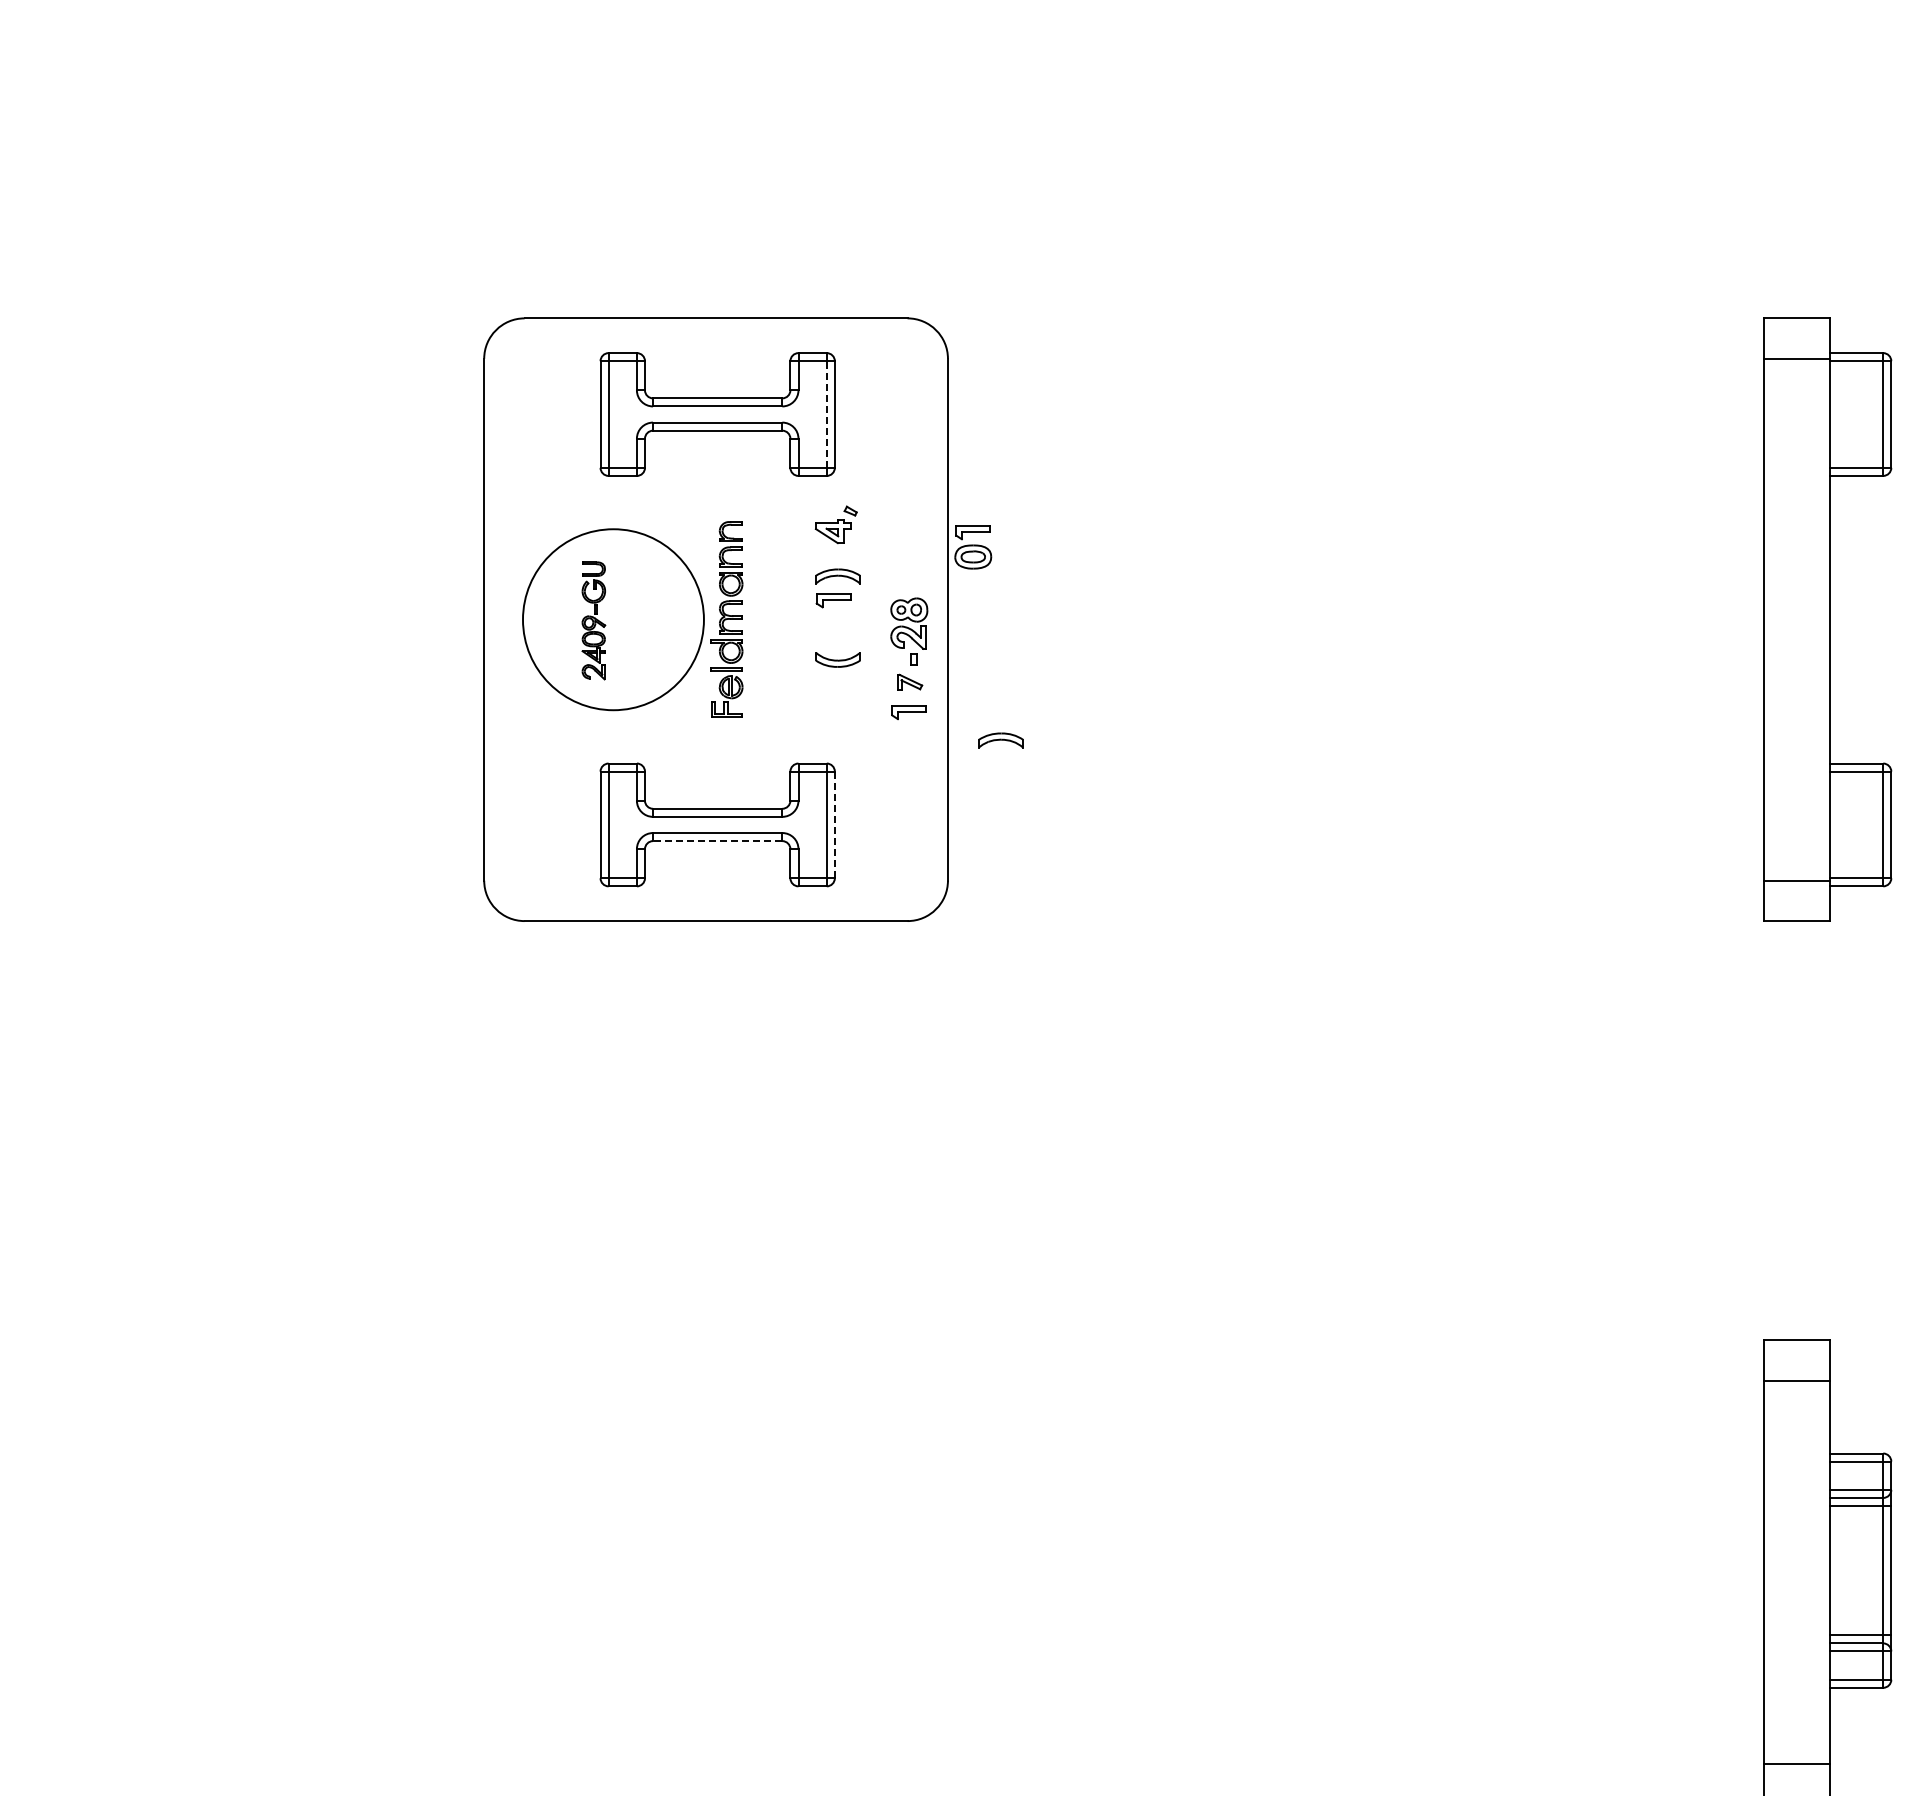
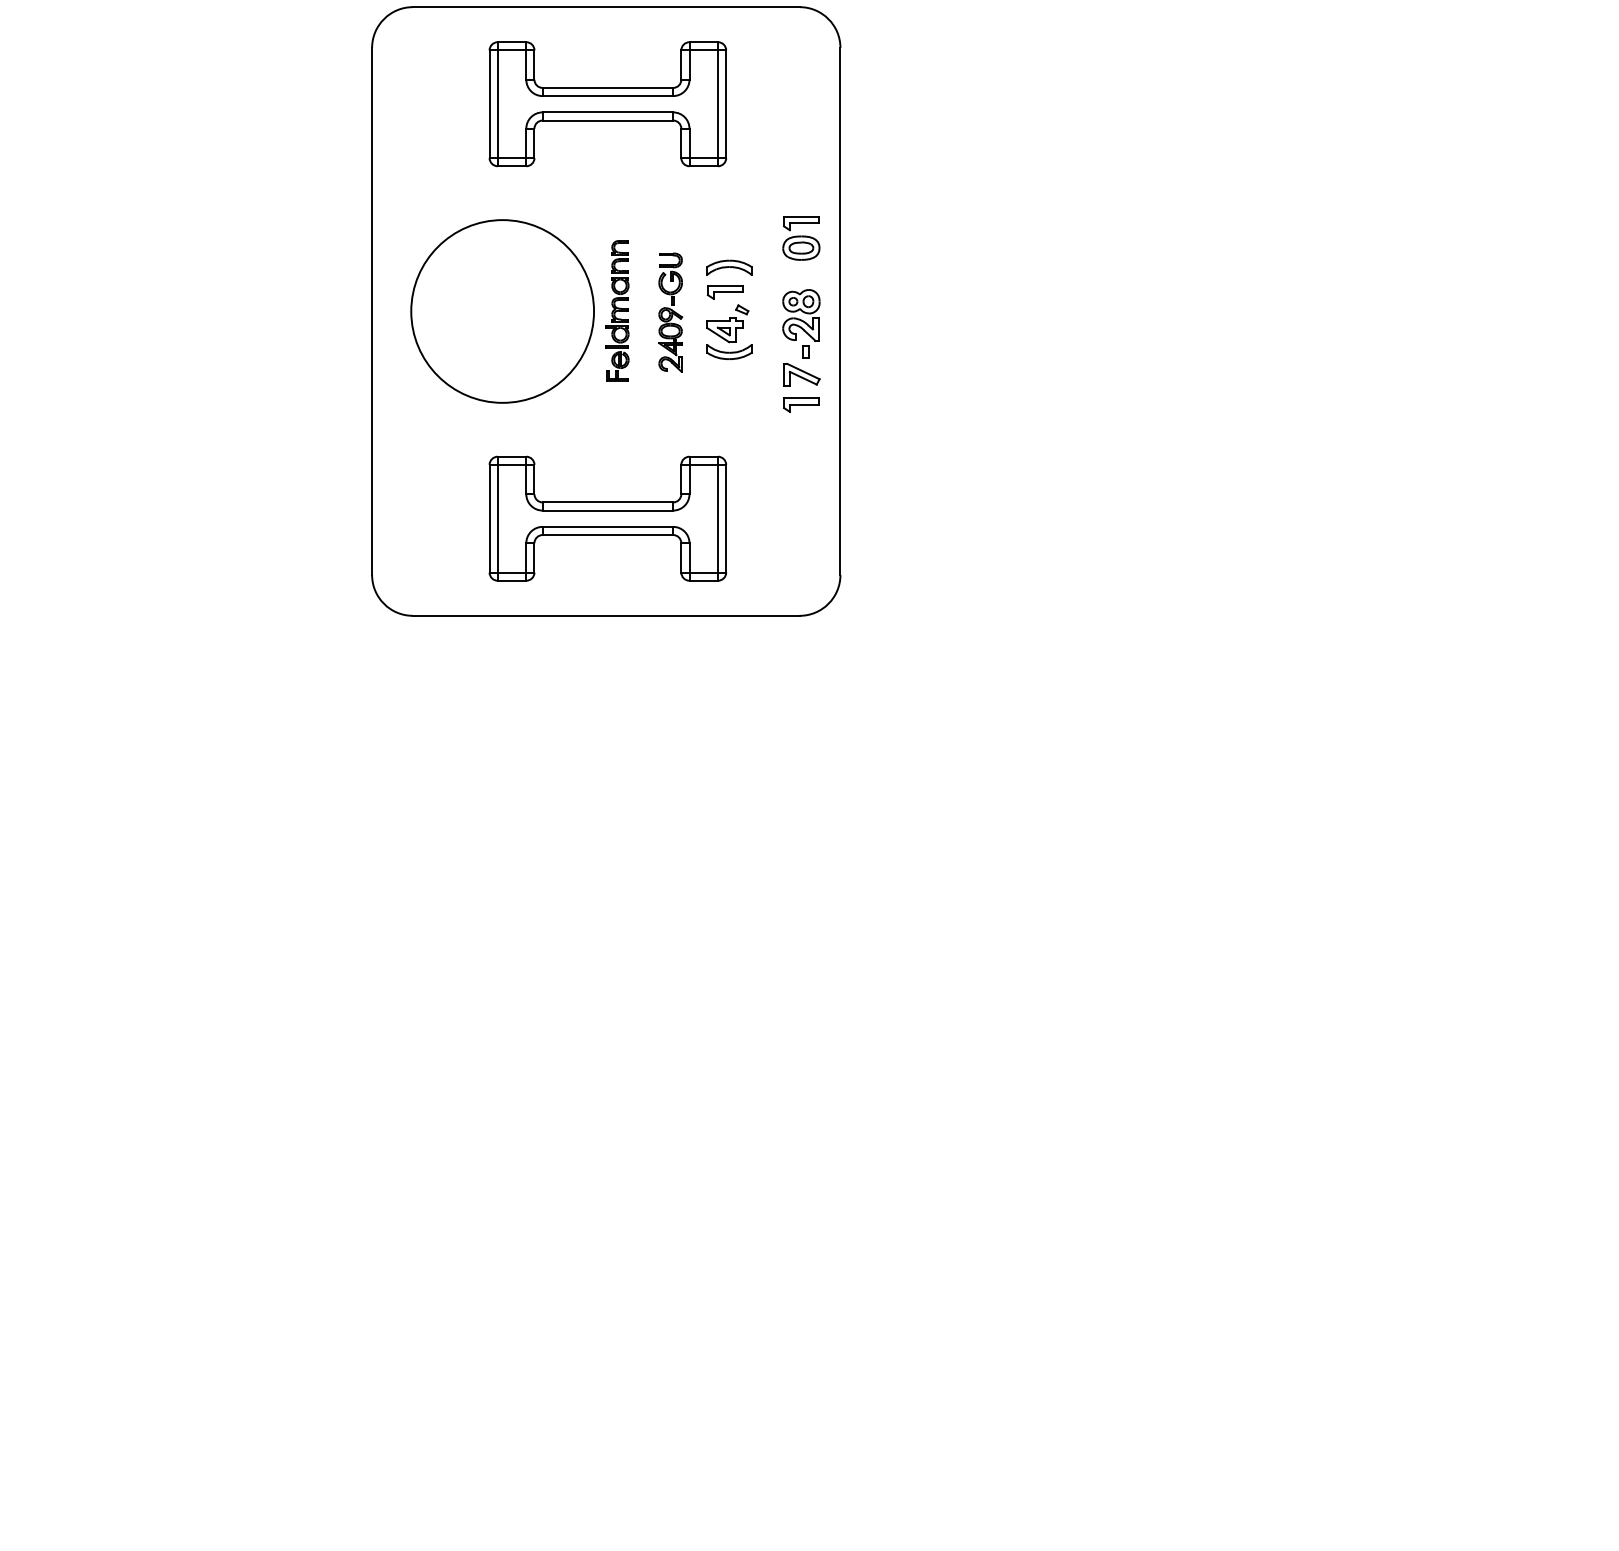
line: (826, 414) -> (717, 104), dashed -> solid
part: (835, 524) -> (726, 323), moved
part: (973, 547) -> (801, 238), moved
part: (727, 619) -> (617, 311), size x0.71
part: (593, 620) -> (670, 312), moved
part: (909, 682) -> (801, 374), size x1.43
part: (1000, 740) -> (893, 433), removed
line: (834, 825) -> (725, 519), dashed -> solid
line: (717, 841) -> (607, 535), dashed -> solid

